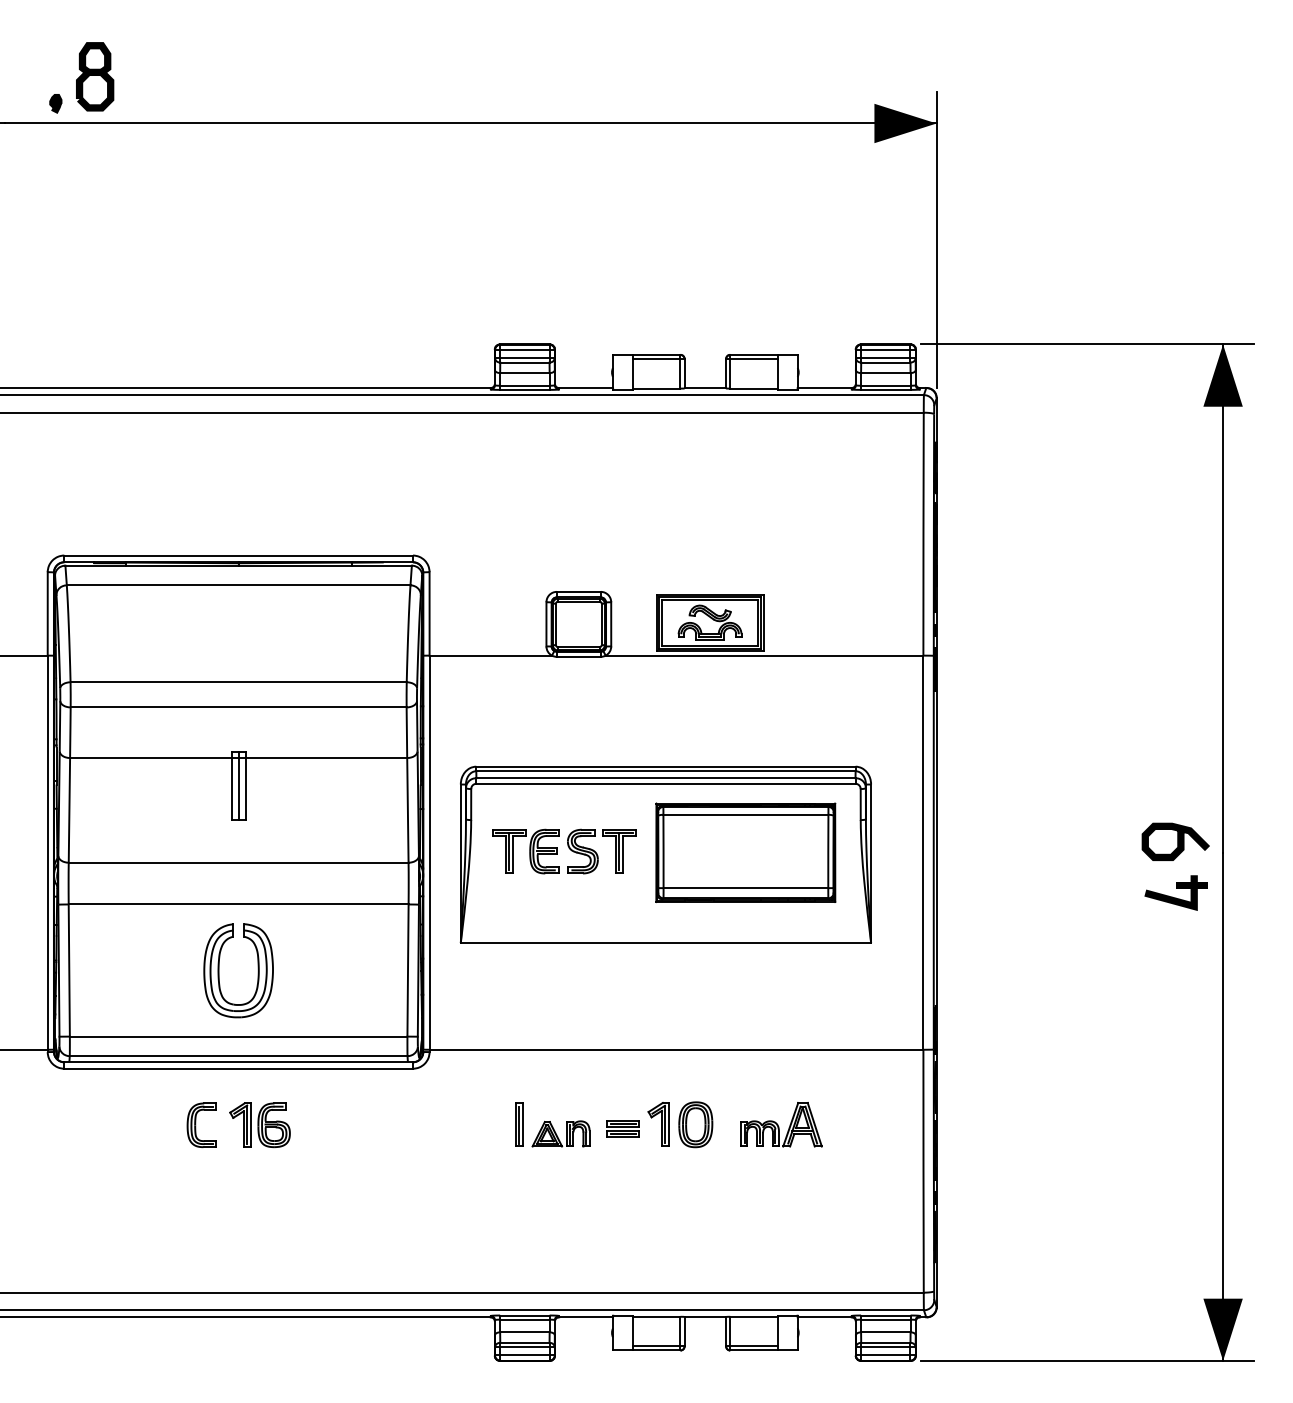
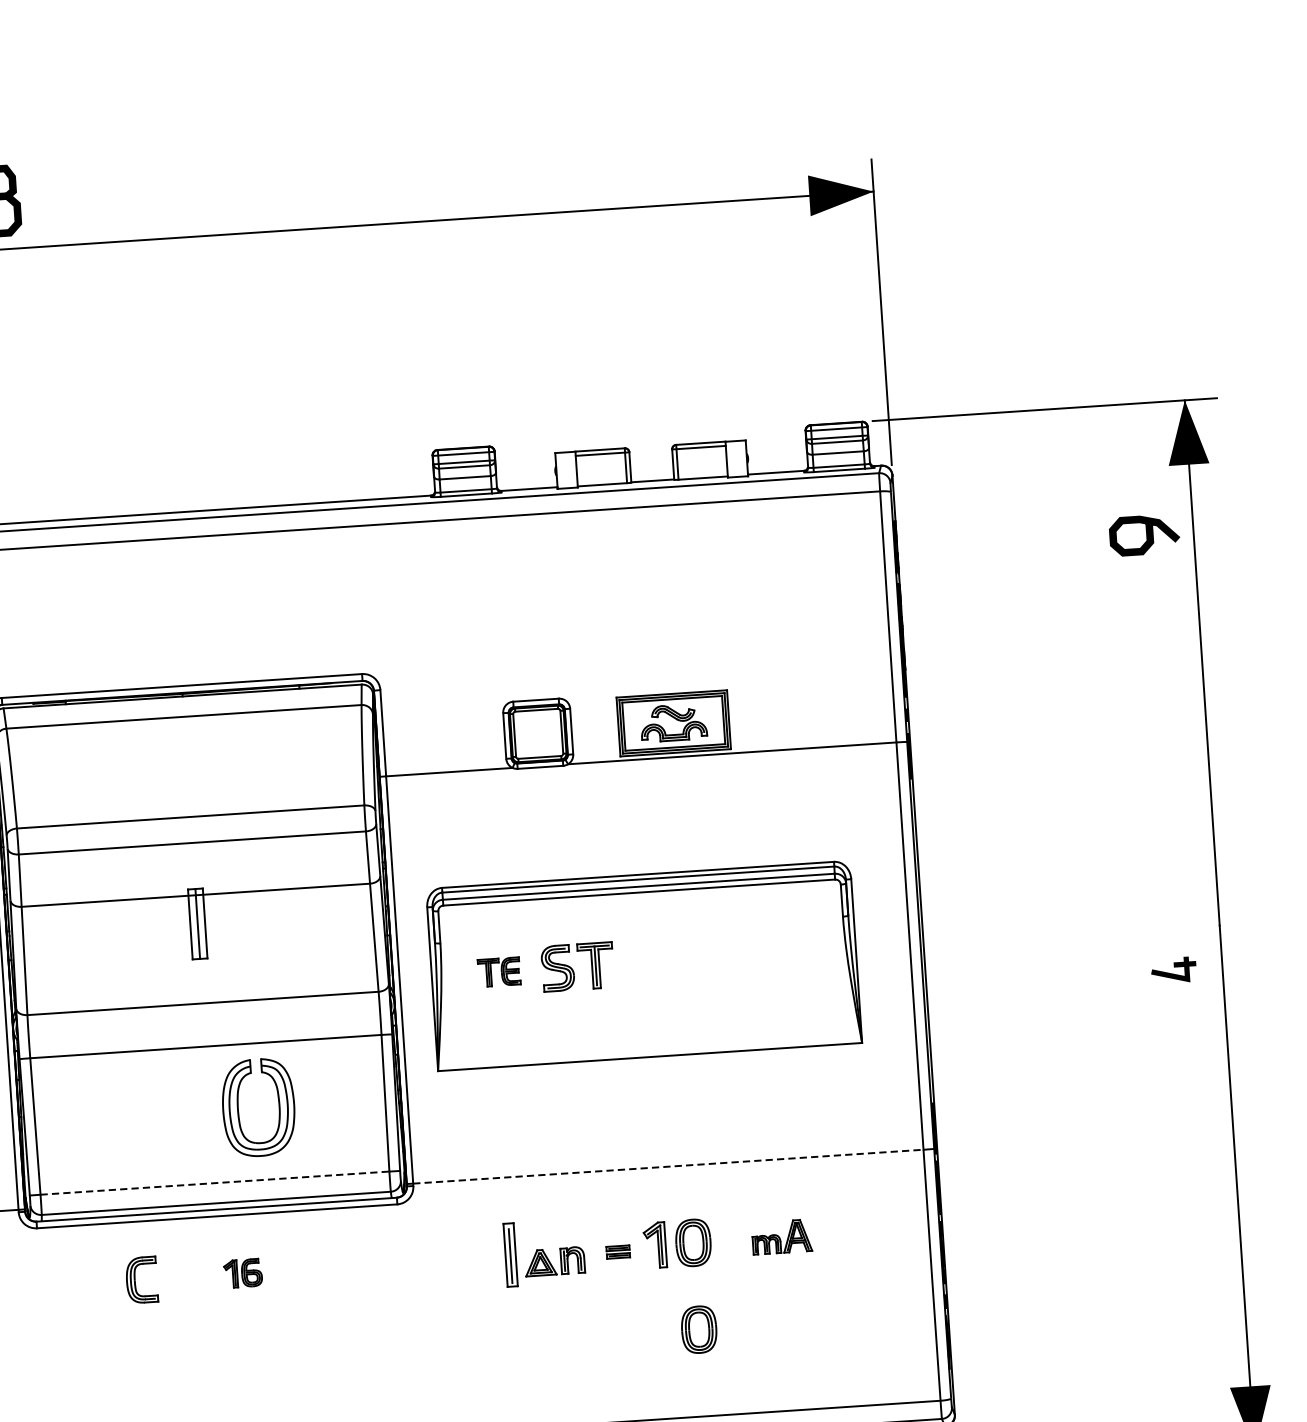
curve: (1177, 841) -> (1146, 534), moved
part: (525, 851) -> (498, 972), size x0.6
part: (745, 852) -> (726, 958), removed
part: (1175, 892) -> (1173, 969), size x0.7
part: (219, 970) -> (238, 1108), moved
line: (238, 1036) -> (214, 1183), solid -> dashed
line: (676, 1049) -> (668, 1166), solid -> dashed
part: (201, 1124) -> (141, 1279), moved
part: (519, 1124) -> (511, 1254), size x1.4
part: (781, 1124) -> (781, 1236), size x0.7
part: (259, 1125) -> (242, 1273), size x0.6
part: (622, 1128) -> (617, 1251), size x0.7
part: (695, 1208) -> (698, 1329), added

